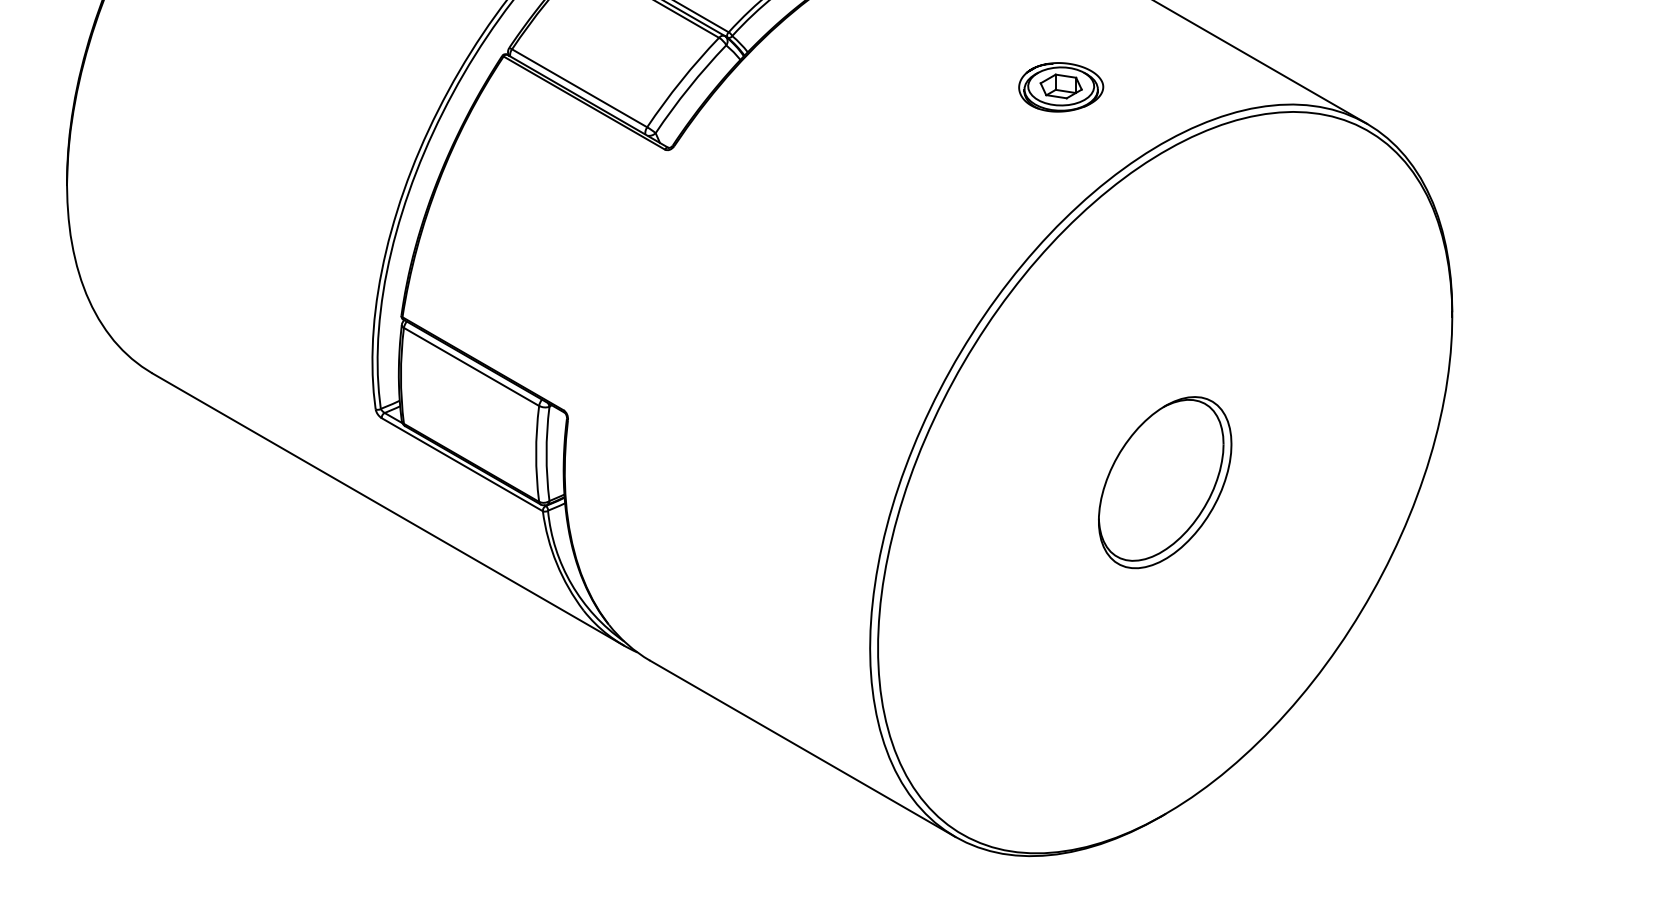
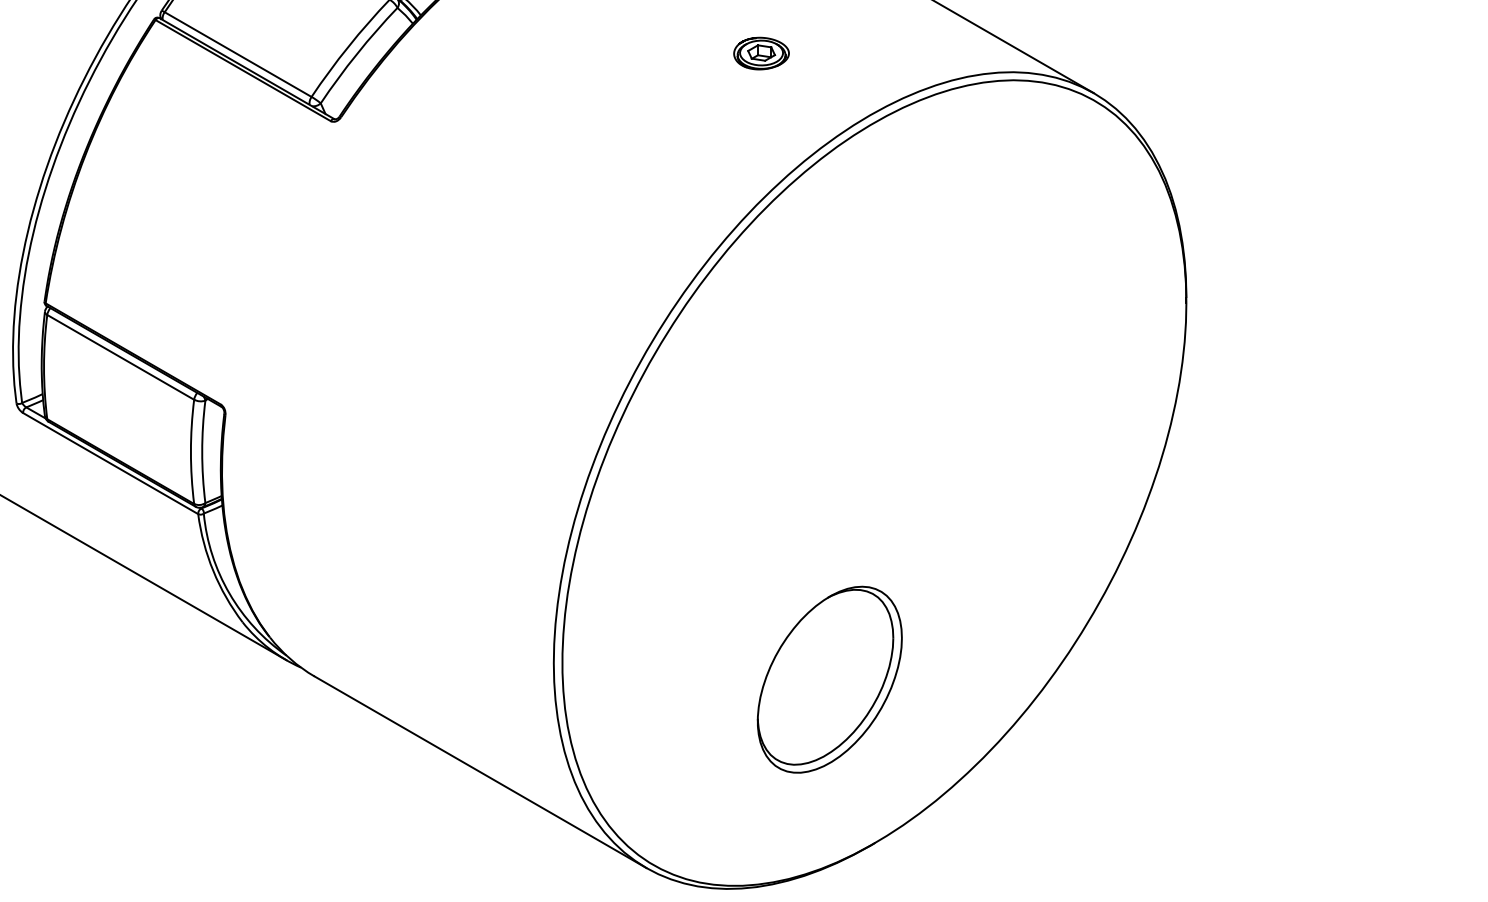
part: (1061, 87) -> (761, 53), size x0.6
part: (1165, 482) -> (830, 679), moved

